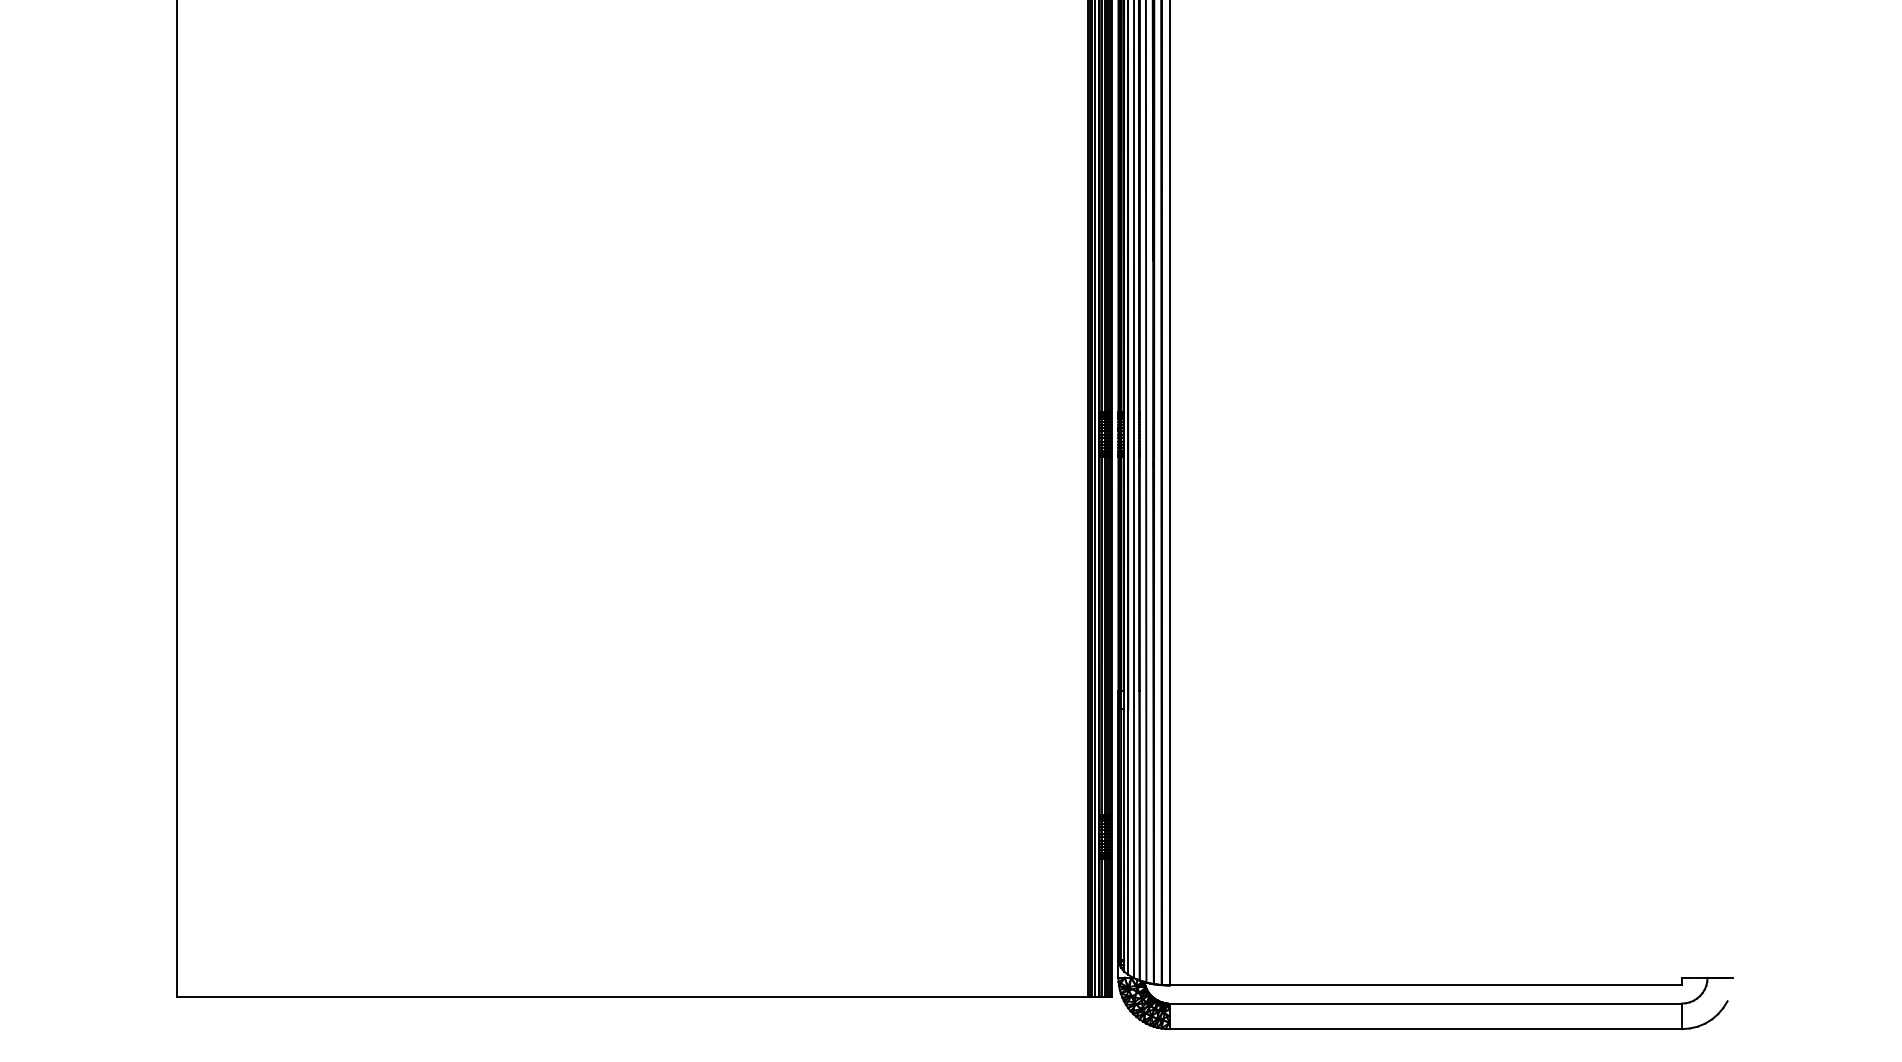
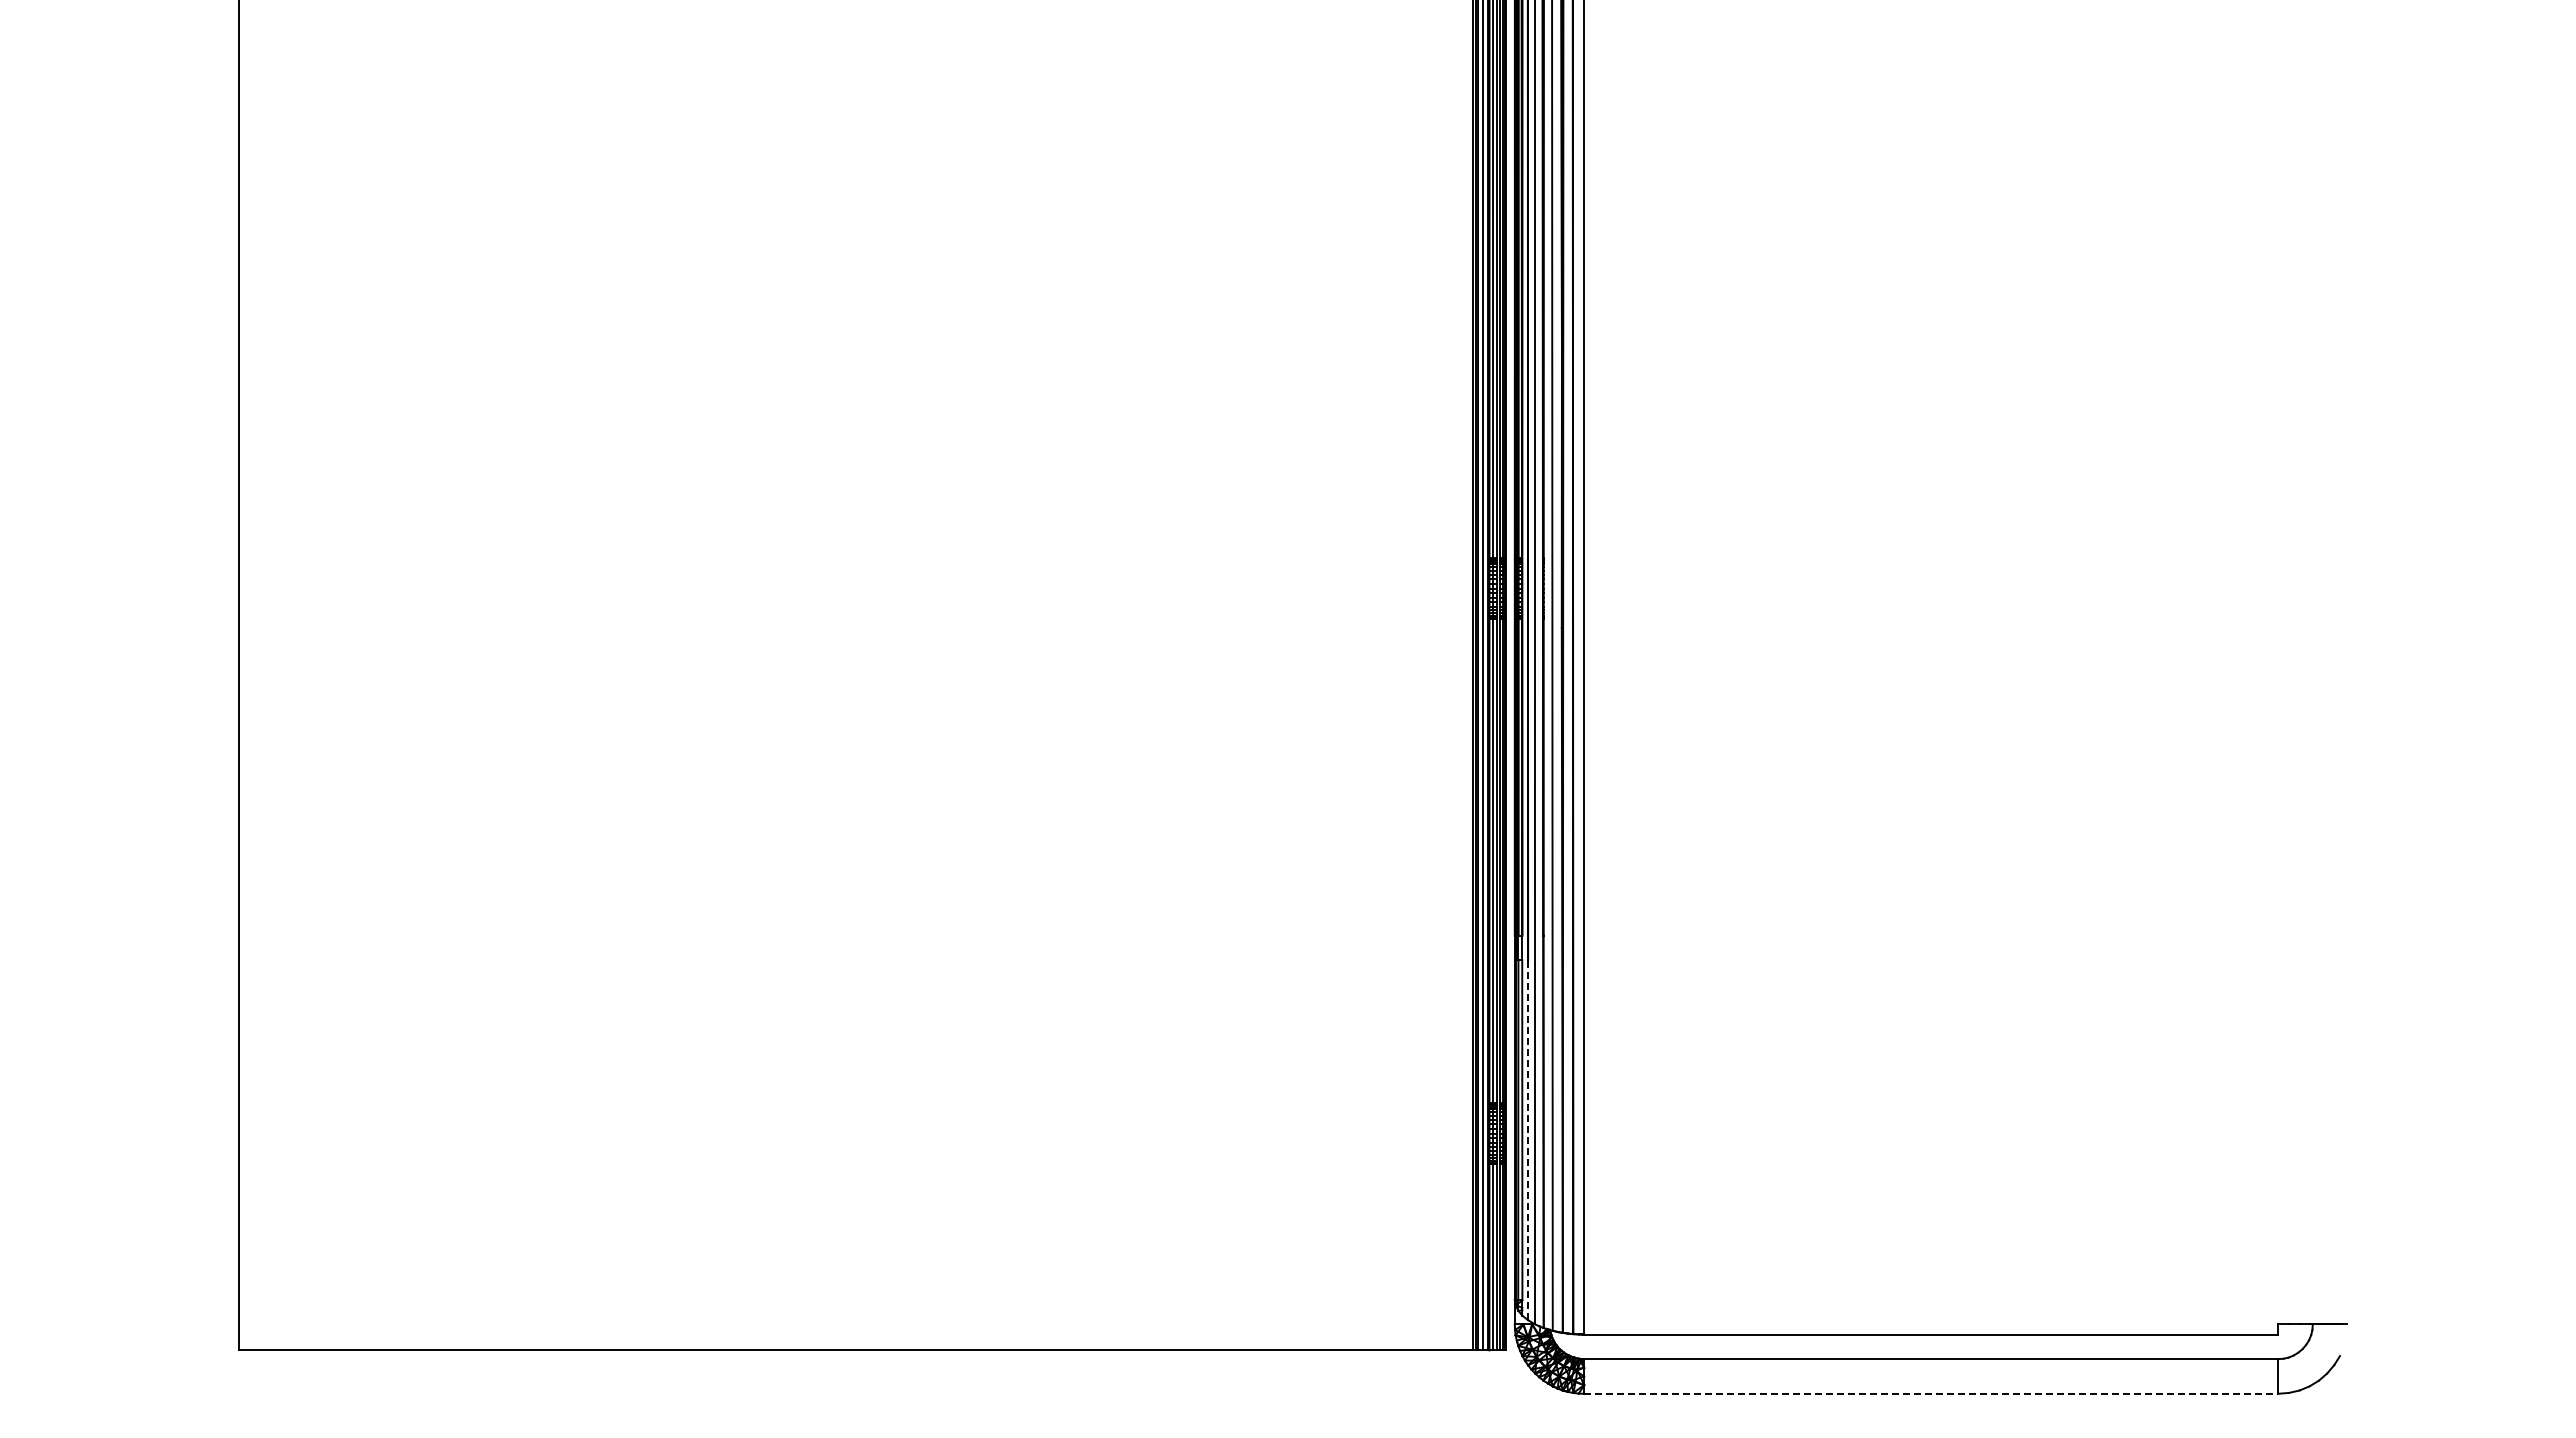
line: (1128, 841) -> (1528, 1139), solid -> dashed
line: (1426, 1028) -> (1931, 1393), solid -> dashed

